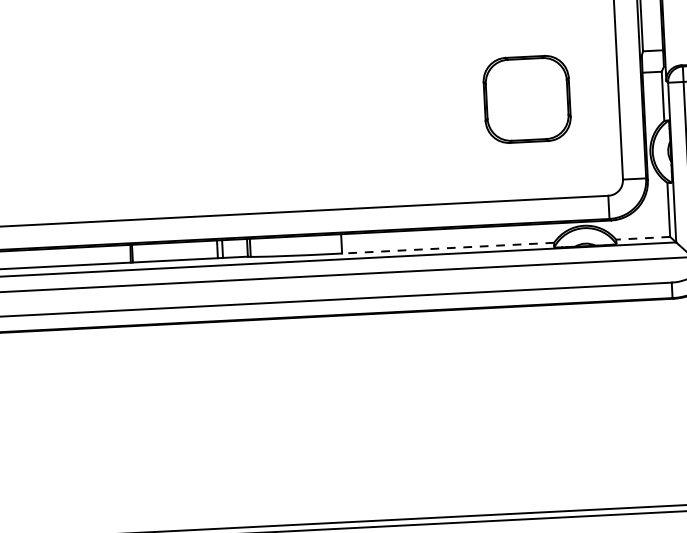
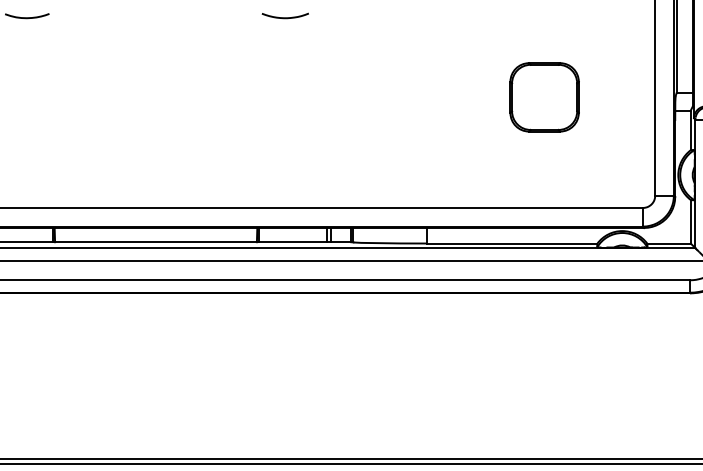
part: (527, 99) -> (544, 97), moved
line: (642, 238) -> (668, 243), dashed -> solid
line: (447, 248) -> (511, 243), dashed -> solid

